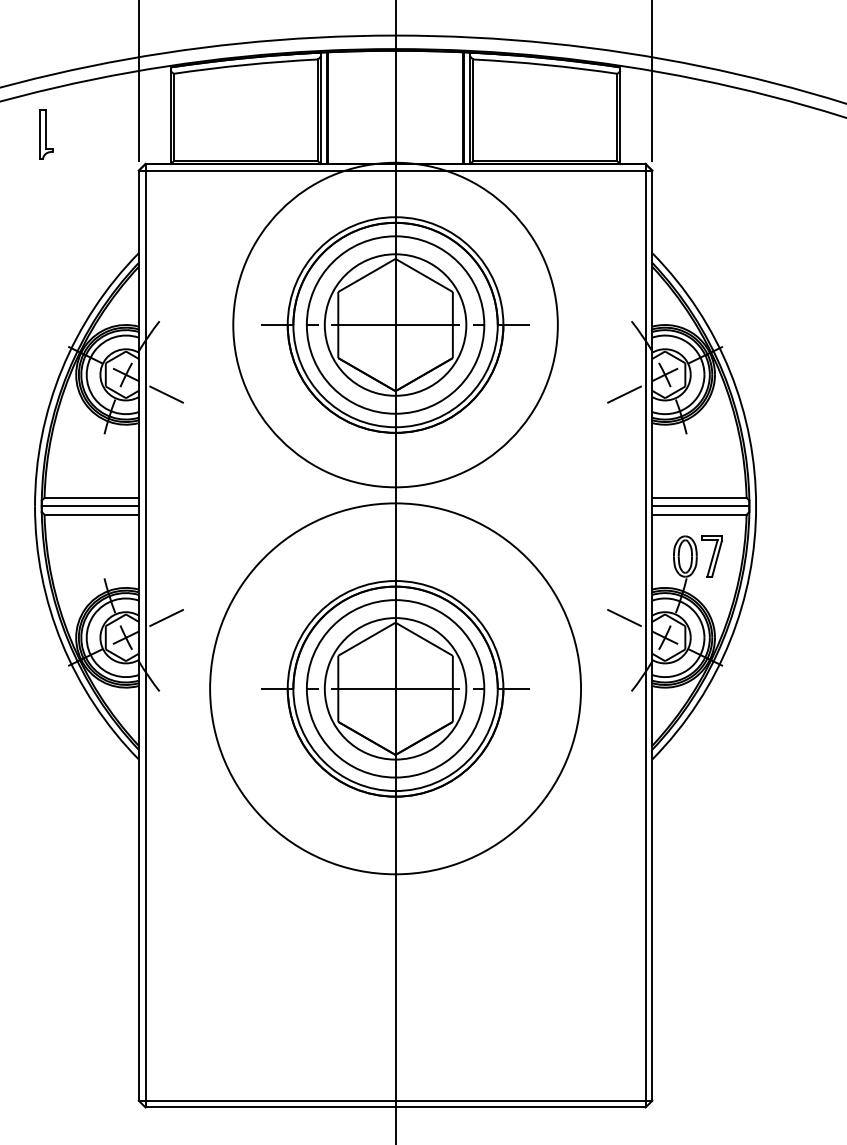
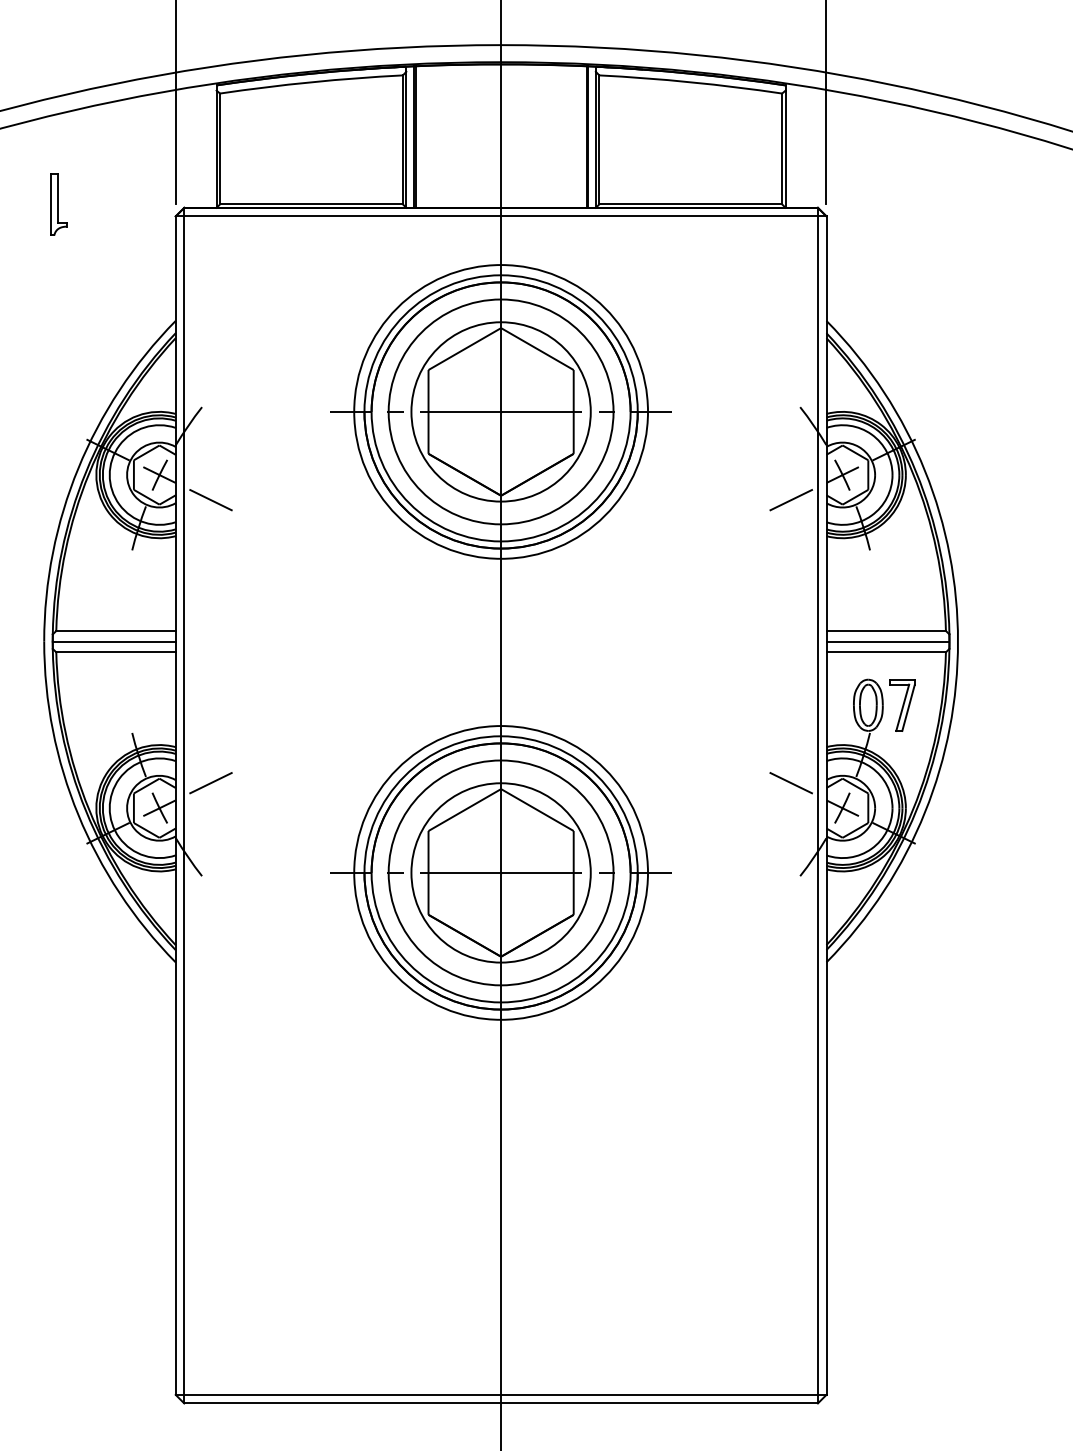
part: (46, 134) -> (58, 204), moved
circle: (395, 324) -> (501, 411), size x0.71
circle: (395, 688) -> (501, 872), size x0.62

